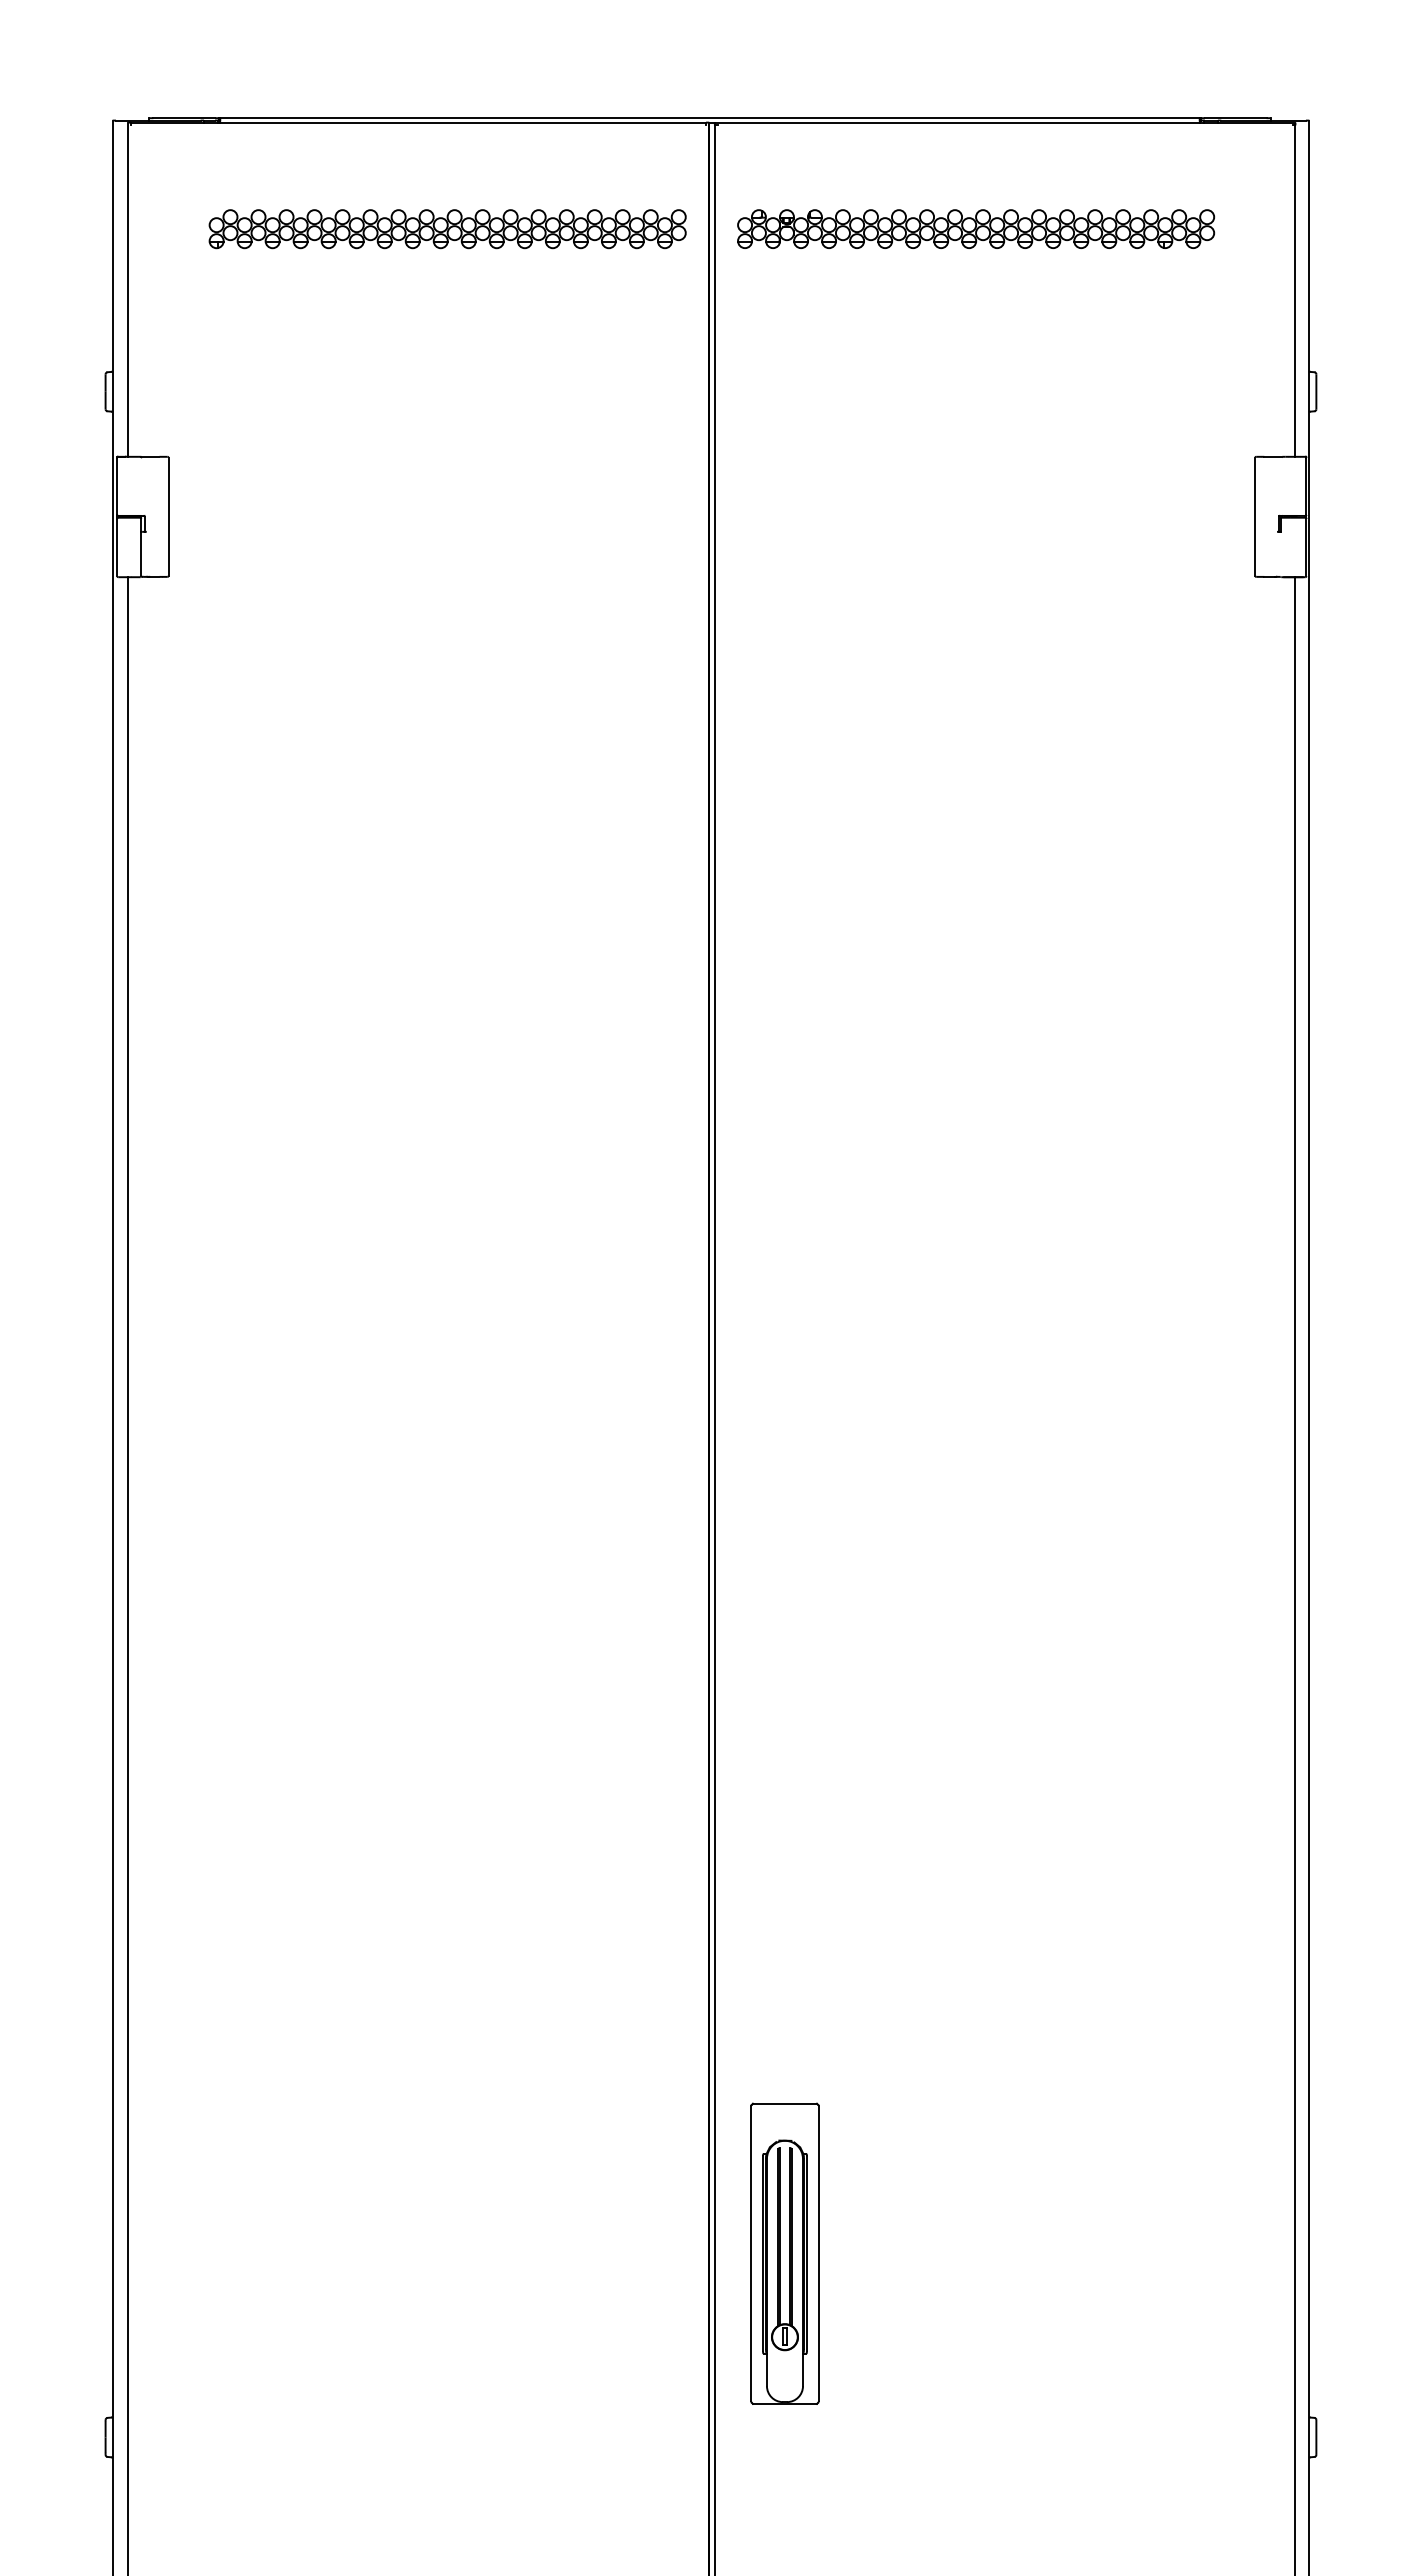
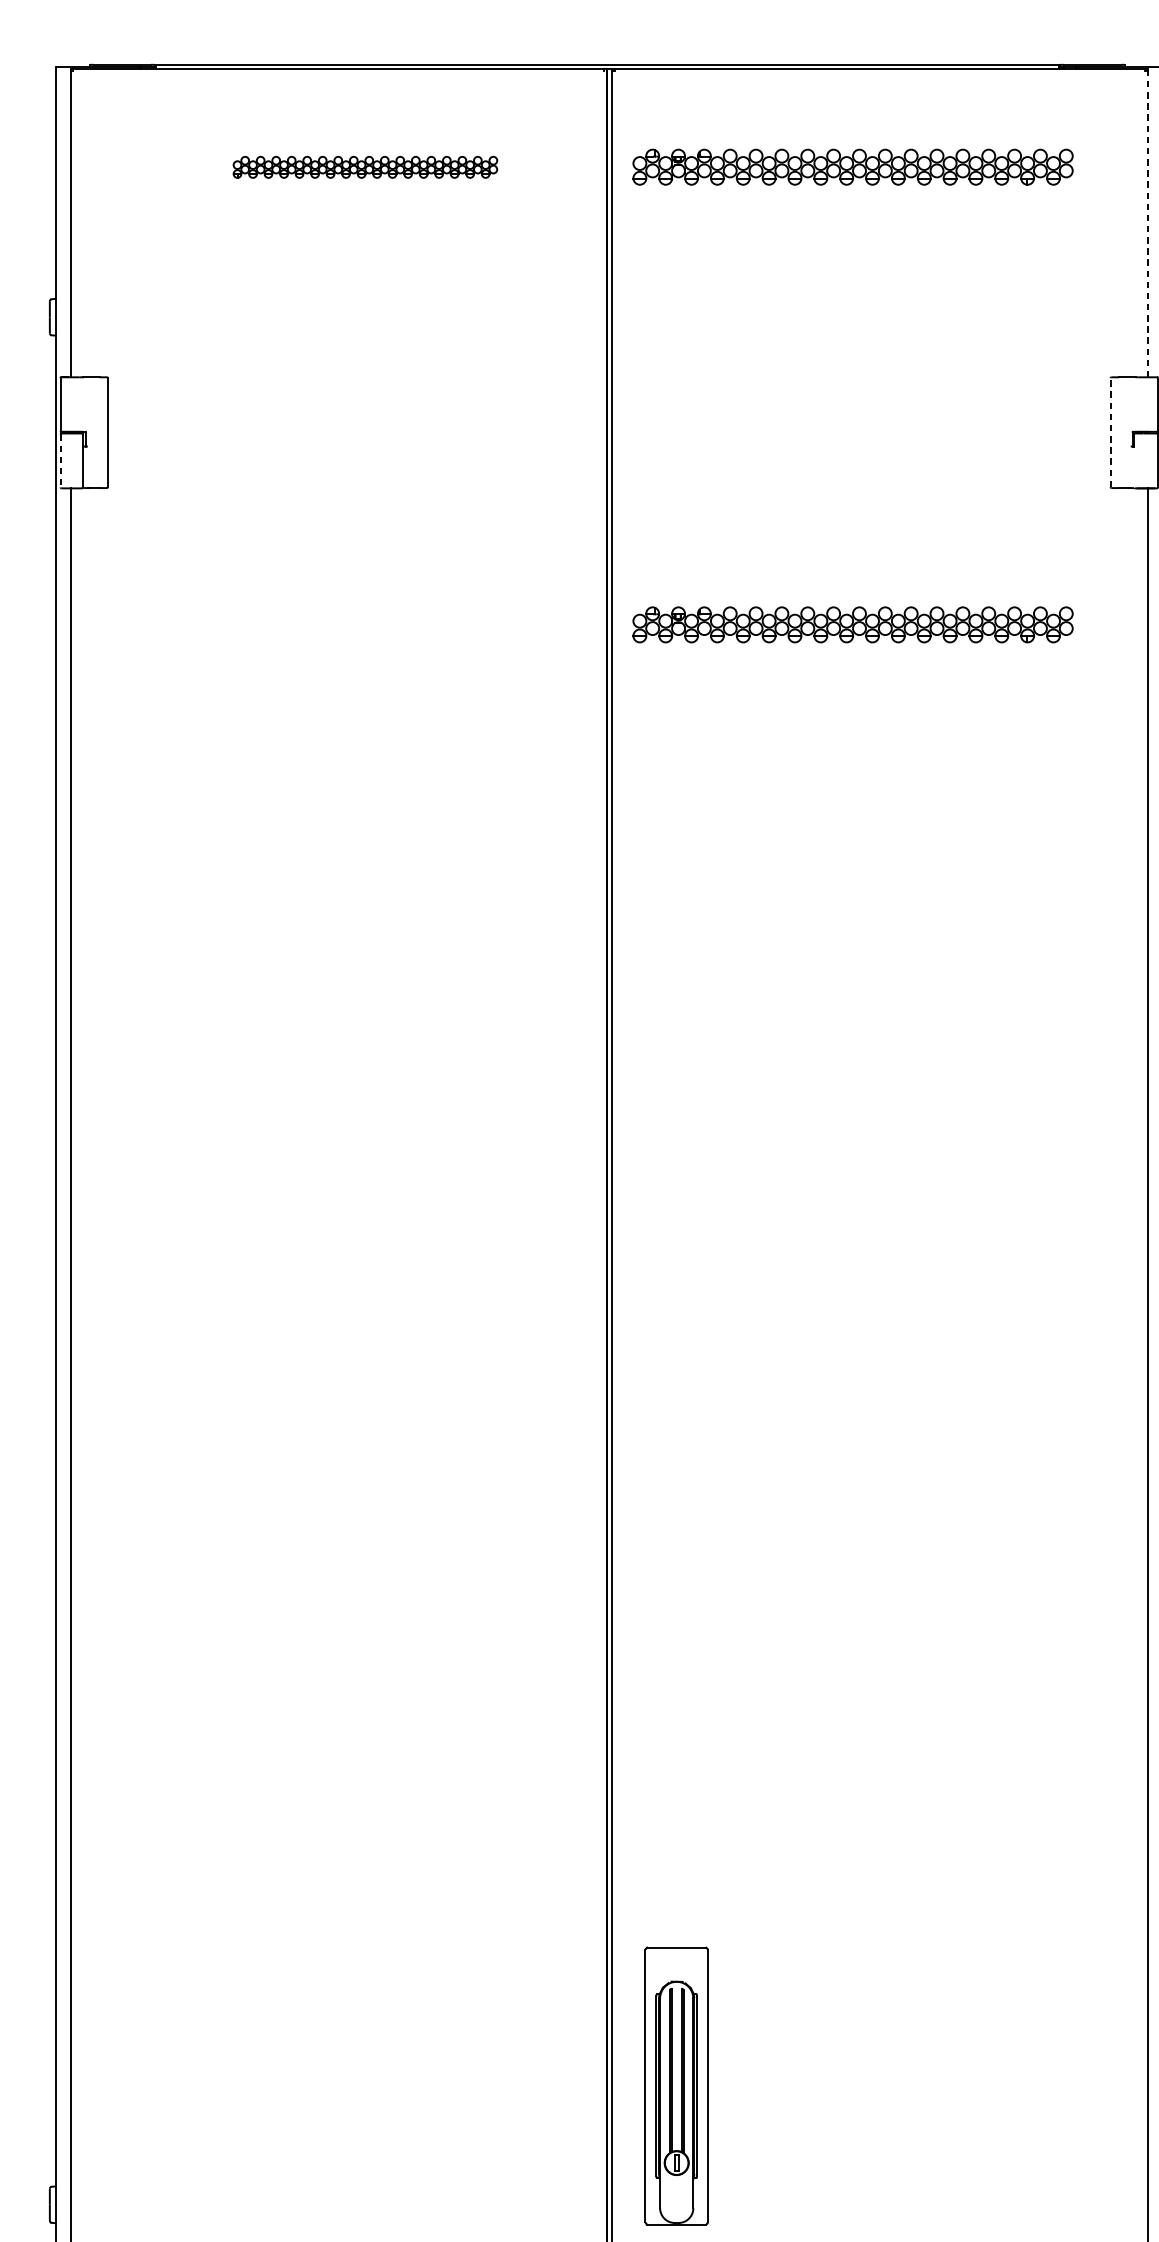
part: (447, 229) -> (365, 167), size x0.6
line: (1295, 291) -> (1147, 224), solid -> dashed
line: (1255, 516) -> (1110, 432), solid -> dashed
line: (117, 547) -> (60, 460), solid -> dashed
part: (976, 724) -> (853, 624), added
part: (784, 2253) -> (676, 2085), moved

